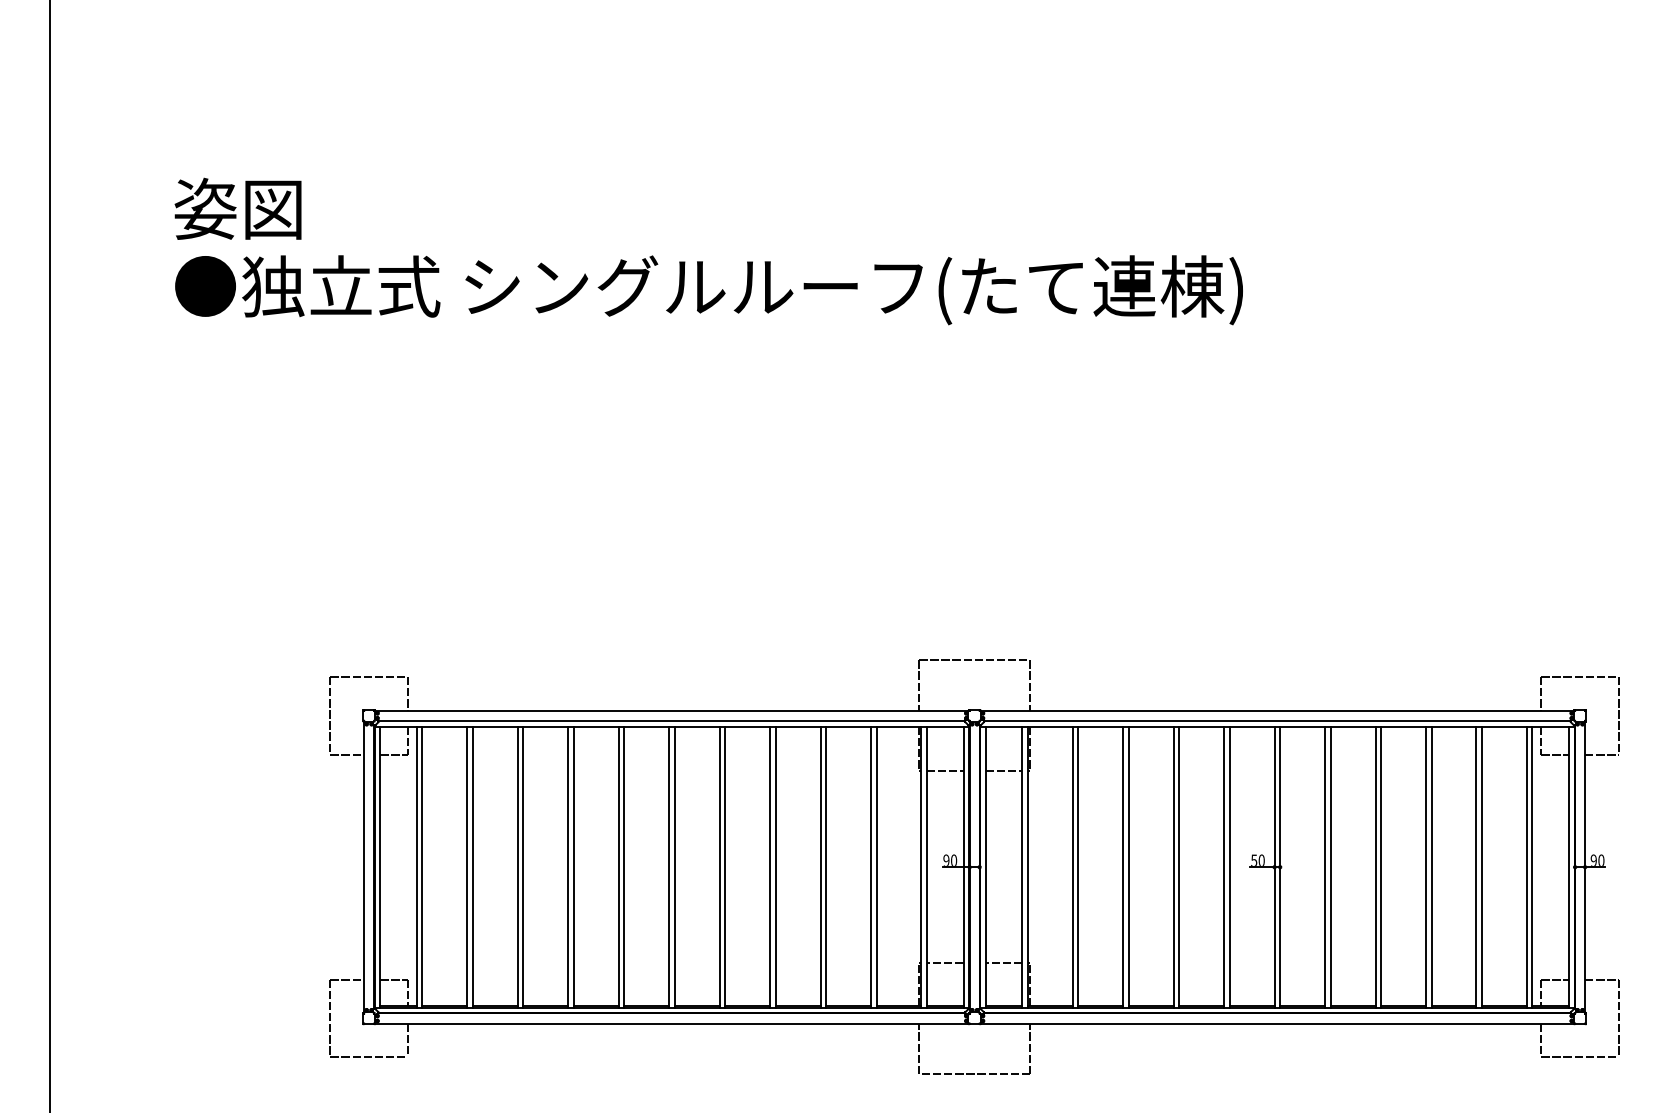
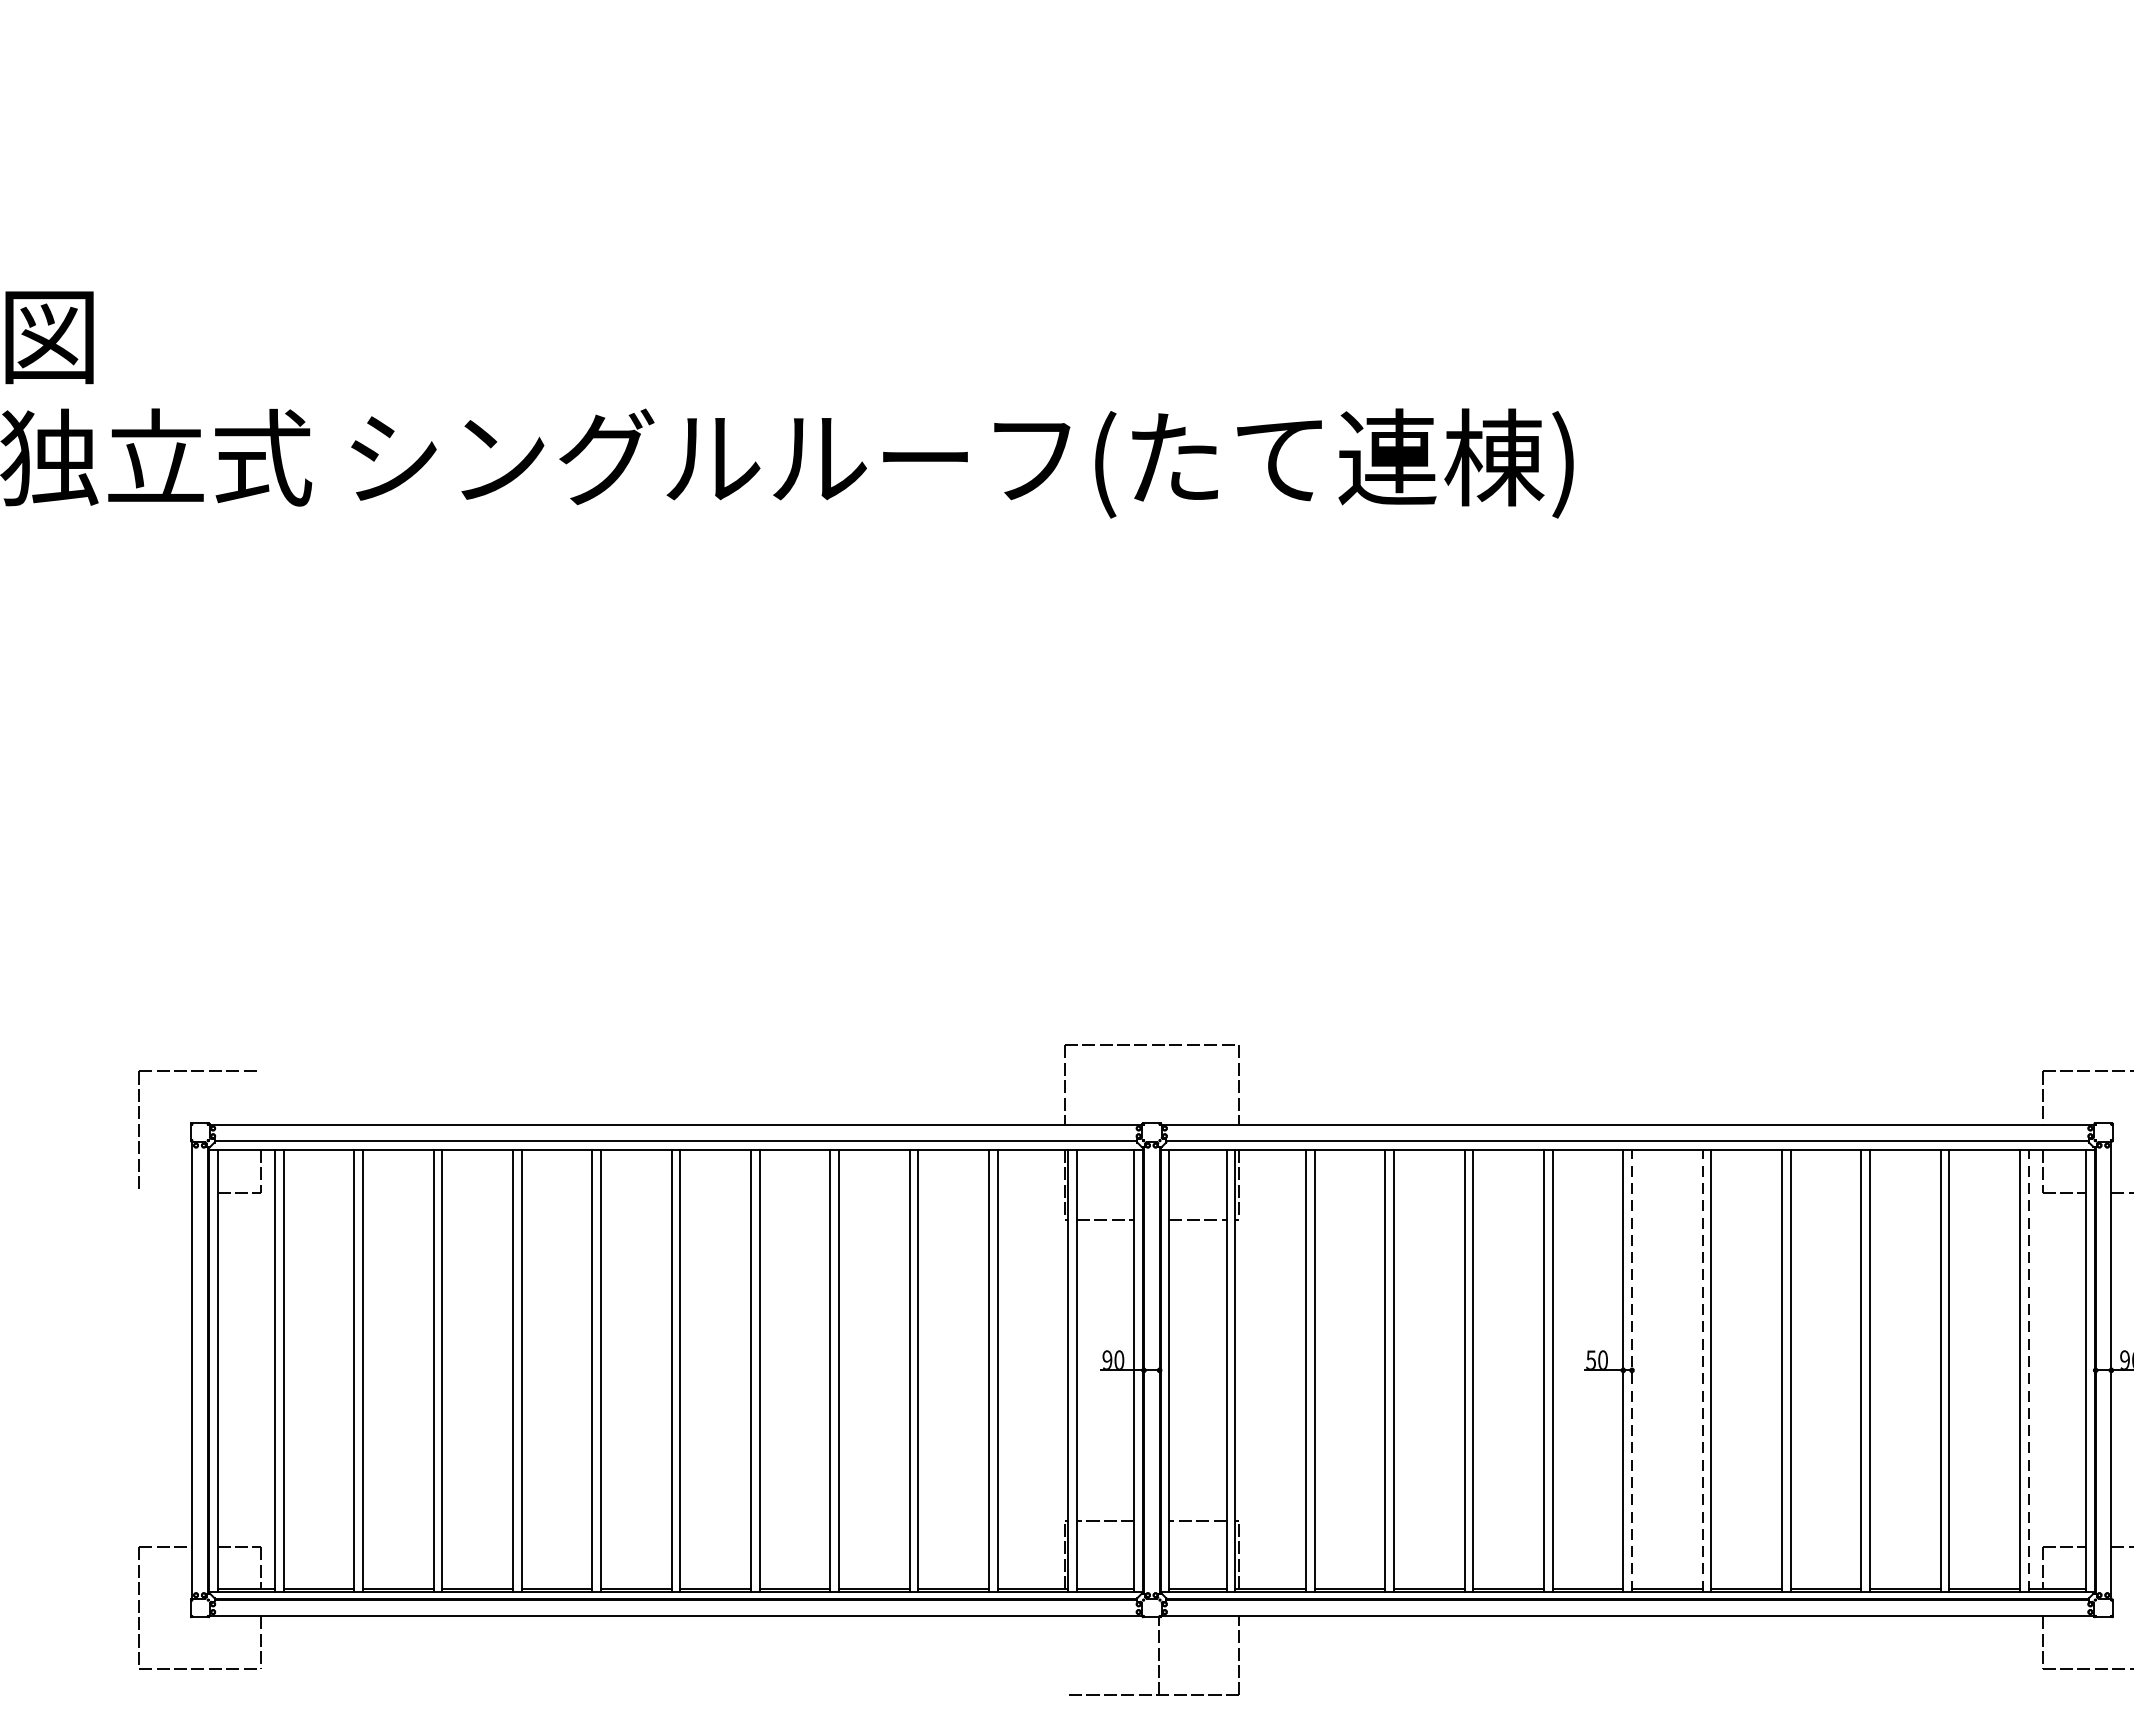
line: (408, 693) -> (261, 1097), removed
line: (347, 754) -> (165, 1193), removed
line: (1280, 867) -> (1632, 1370), solid -> dashed
line: (1325, 867) -> (1703, 1370), solid -> dashed
line: (1532, 867) -> (2028, 1370), solid -> dashed
line: (919, 1048) -> (1159, 1655), moved

